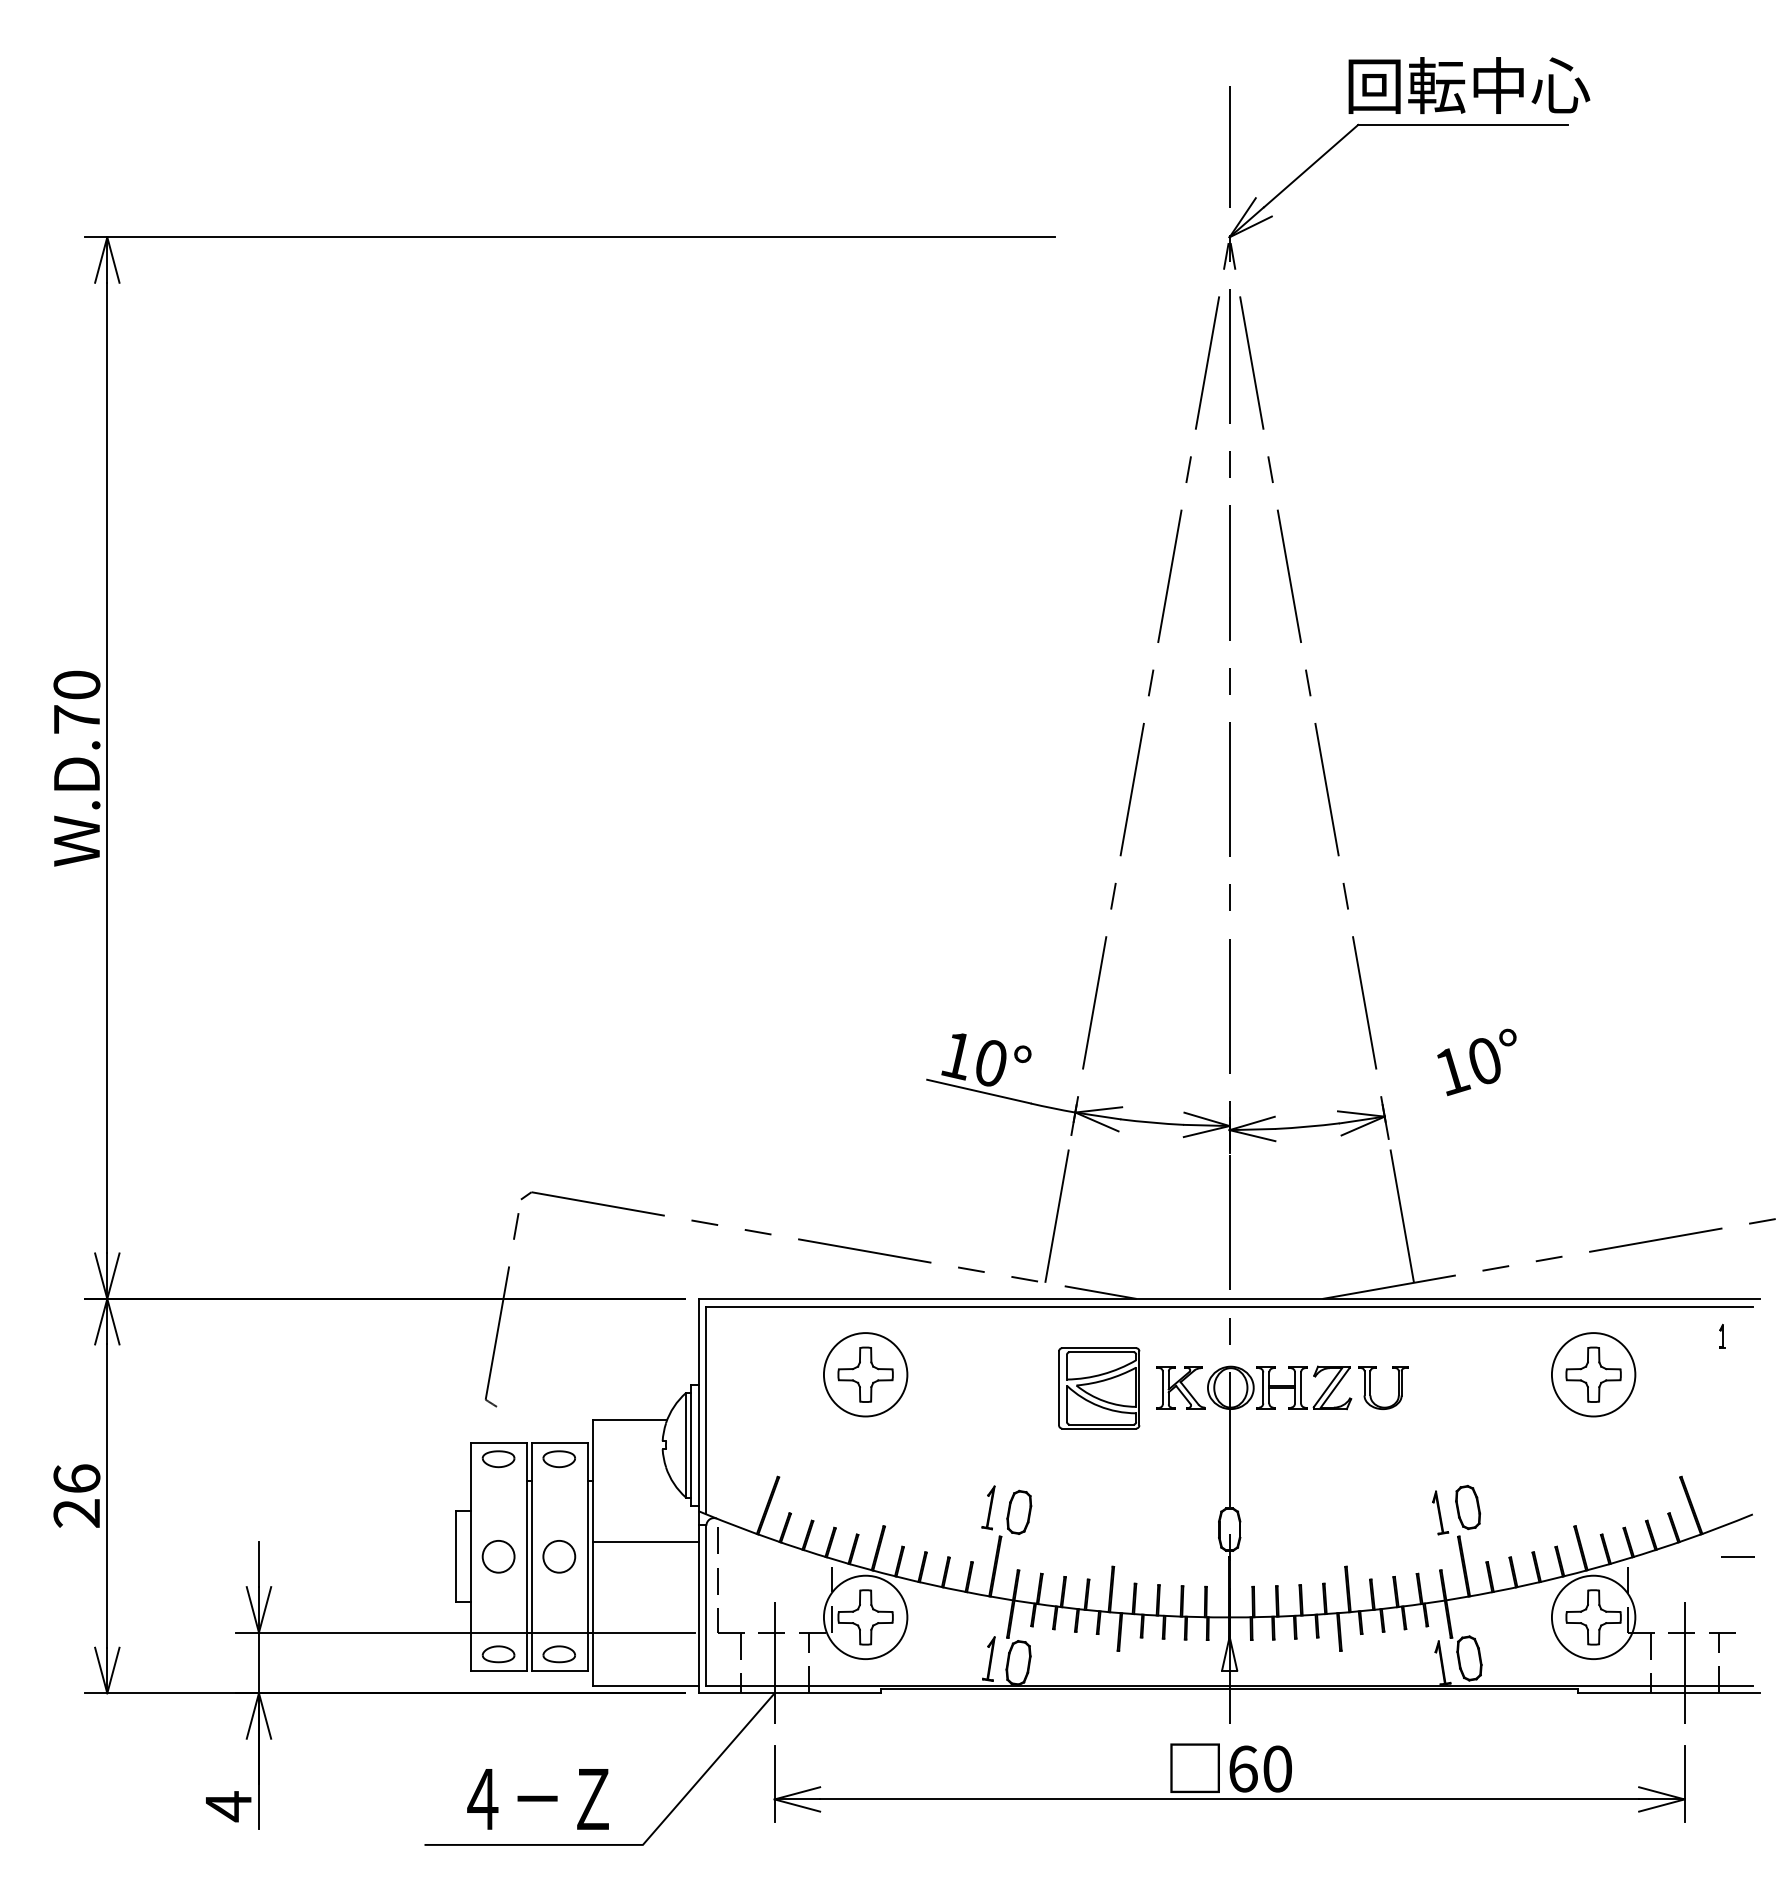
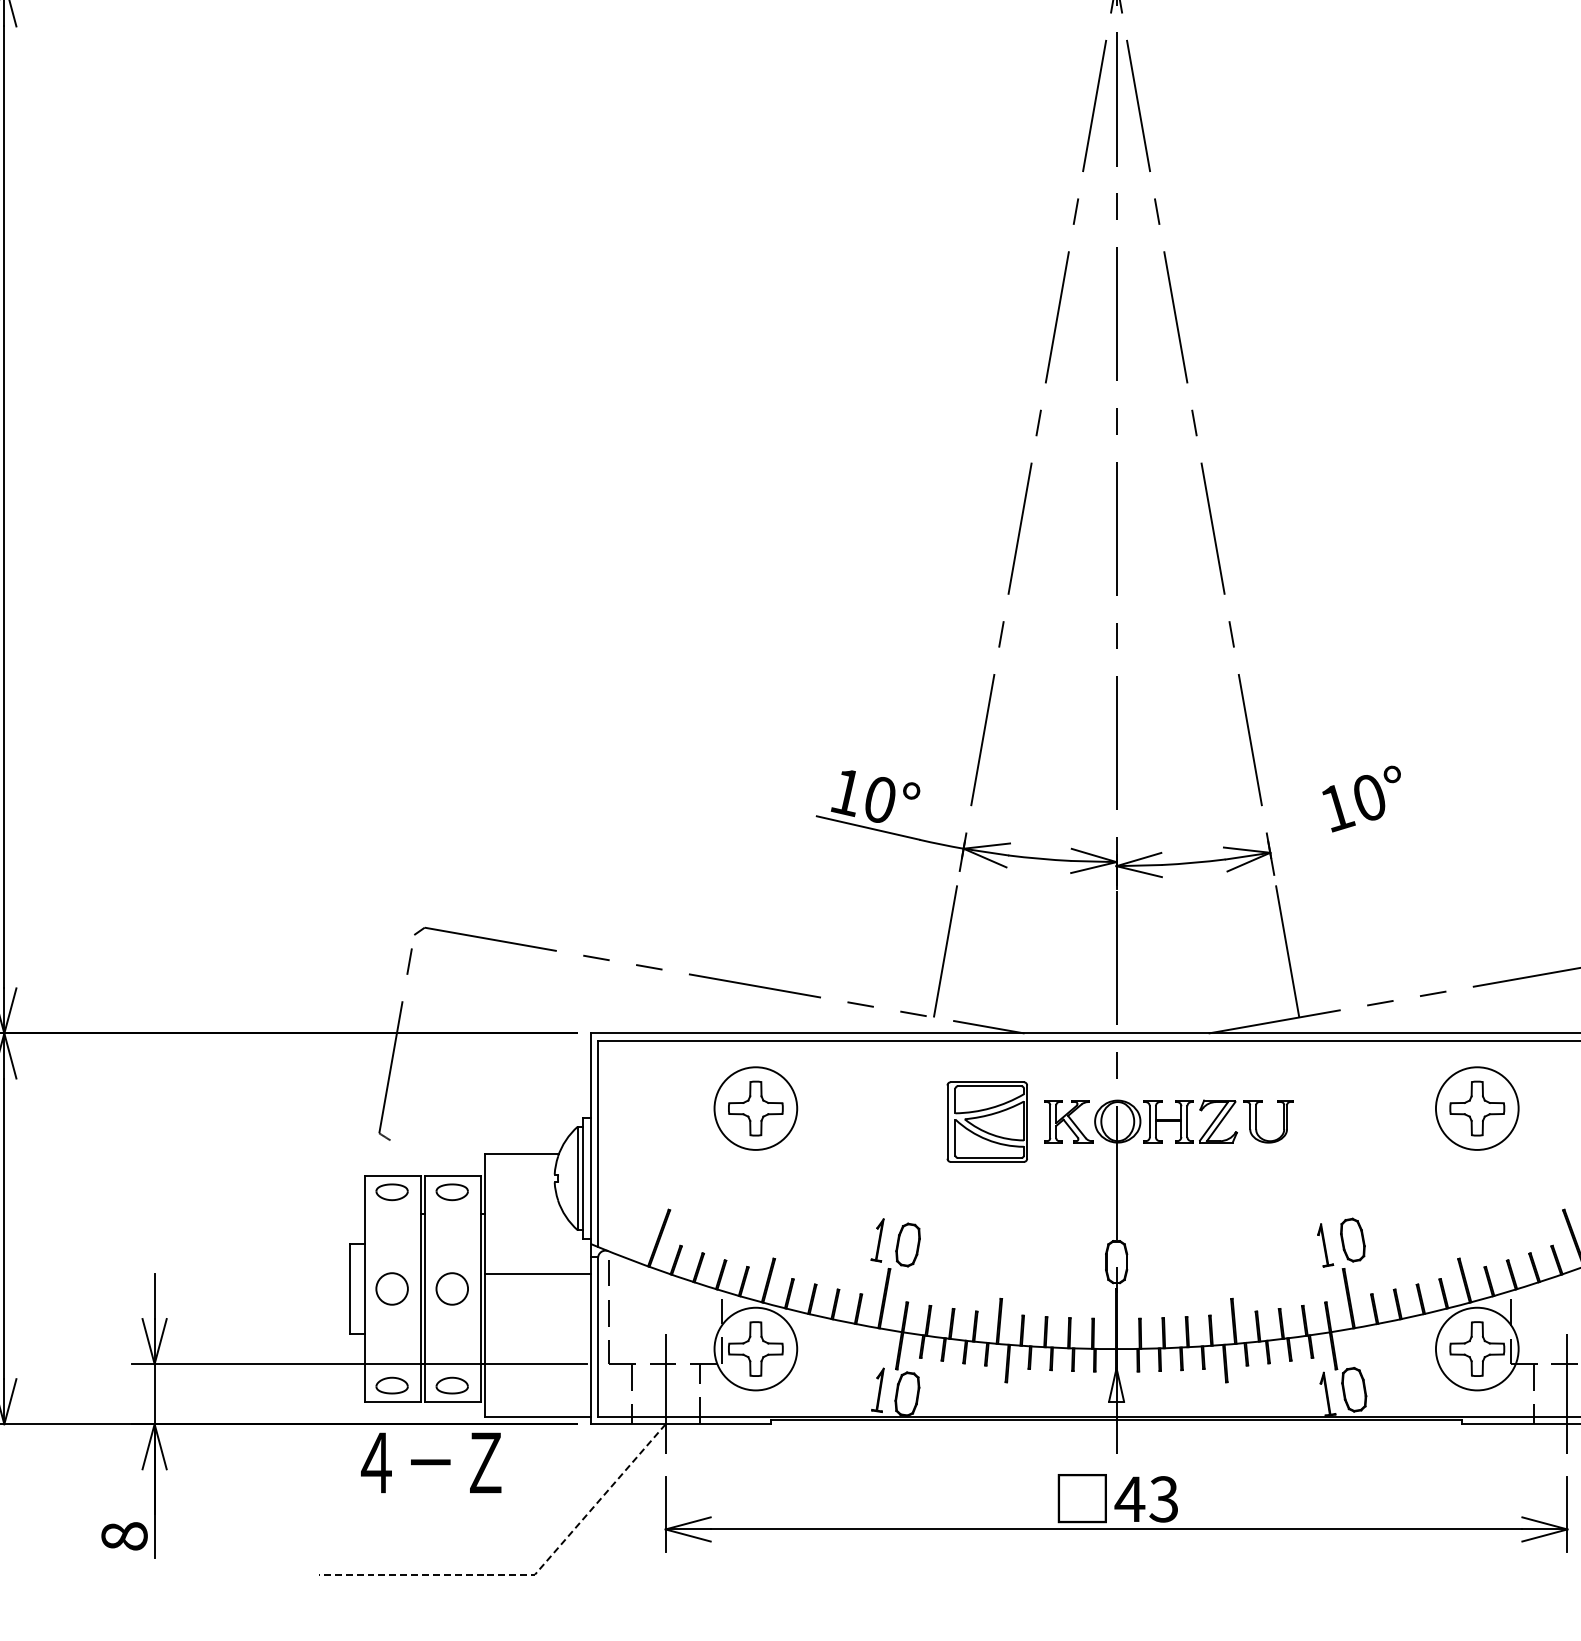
text: (1259, 1768) -> (1146, 1498), 60 -> 43
text: (537, 1799) -> (430, 1463), moved
text: (228, 1806) -> (124, 1536), 4 -> 8
line: (633, 1844) -> (525, 1574), solid -> dashed

